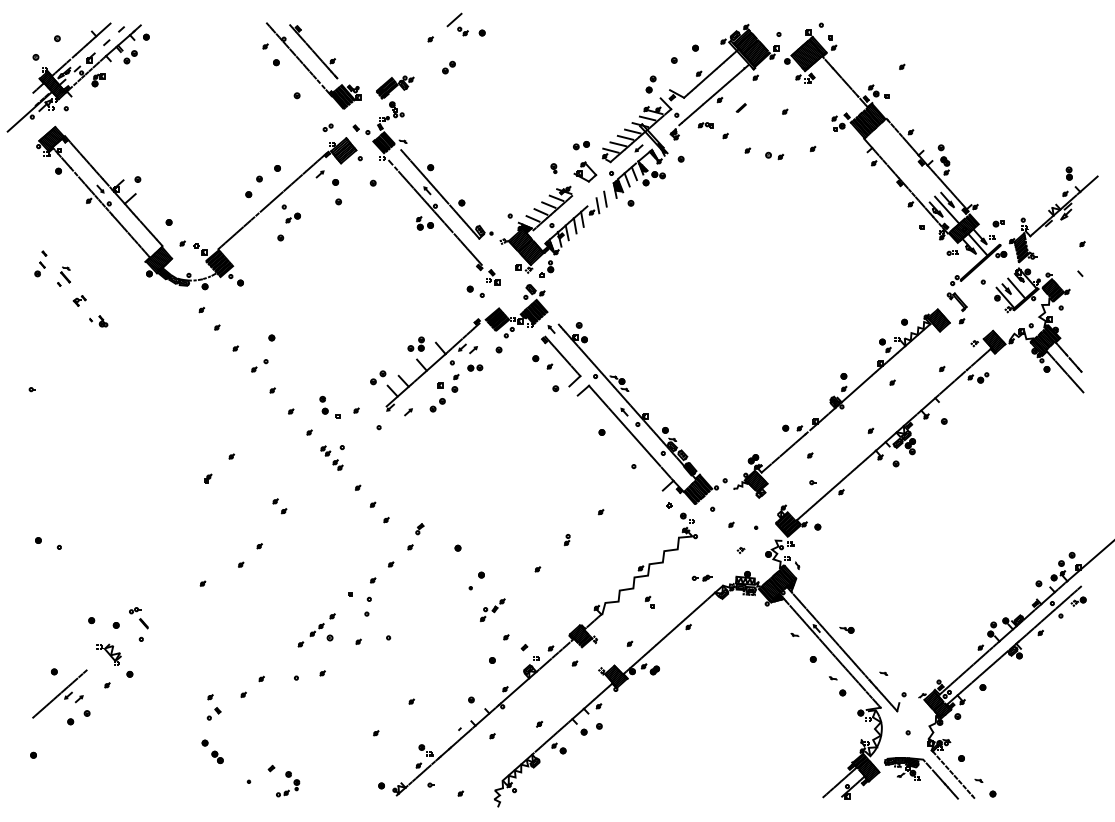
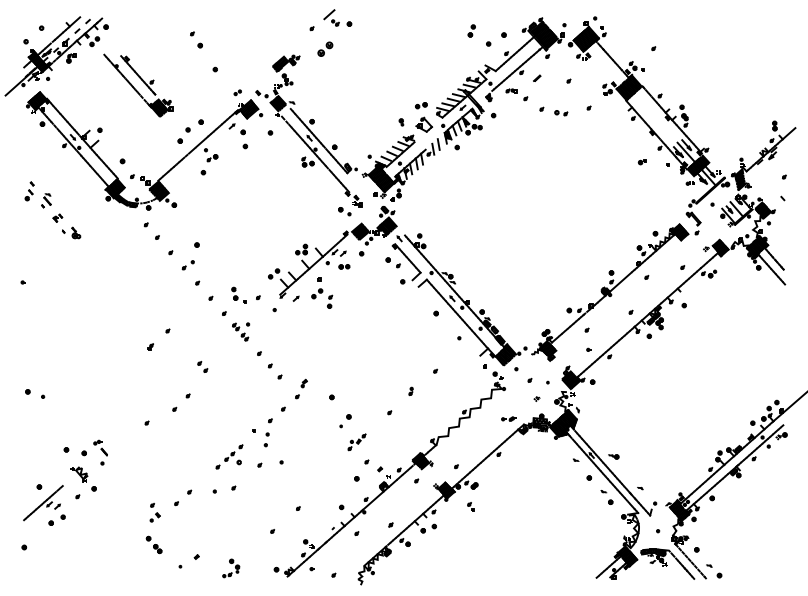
part: (313, 65) -> (138, 85), moved
part: (448, 67) -> (325, 49), size x1.6
part: (650, 84) -> (471, 30), moved
part: (998, 223) -> (642, 162), moved
part: (98, 321) -> (71, 233), size x1.4
part: (455, 382) -> (330, 301), moved
part: (649, 601) -> (470, 506), moved
part: (288, 784) -> (231, 568), moved

